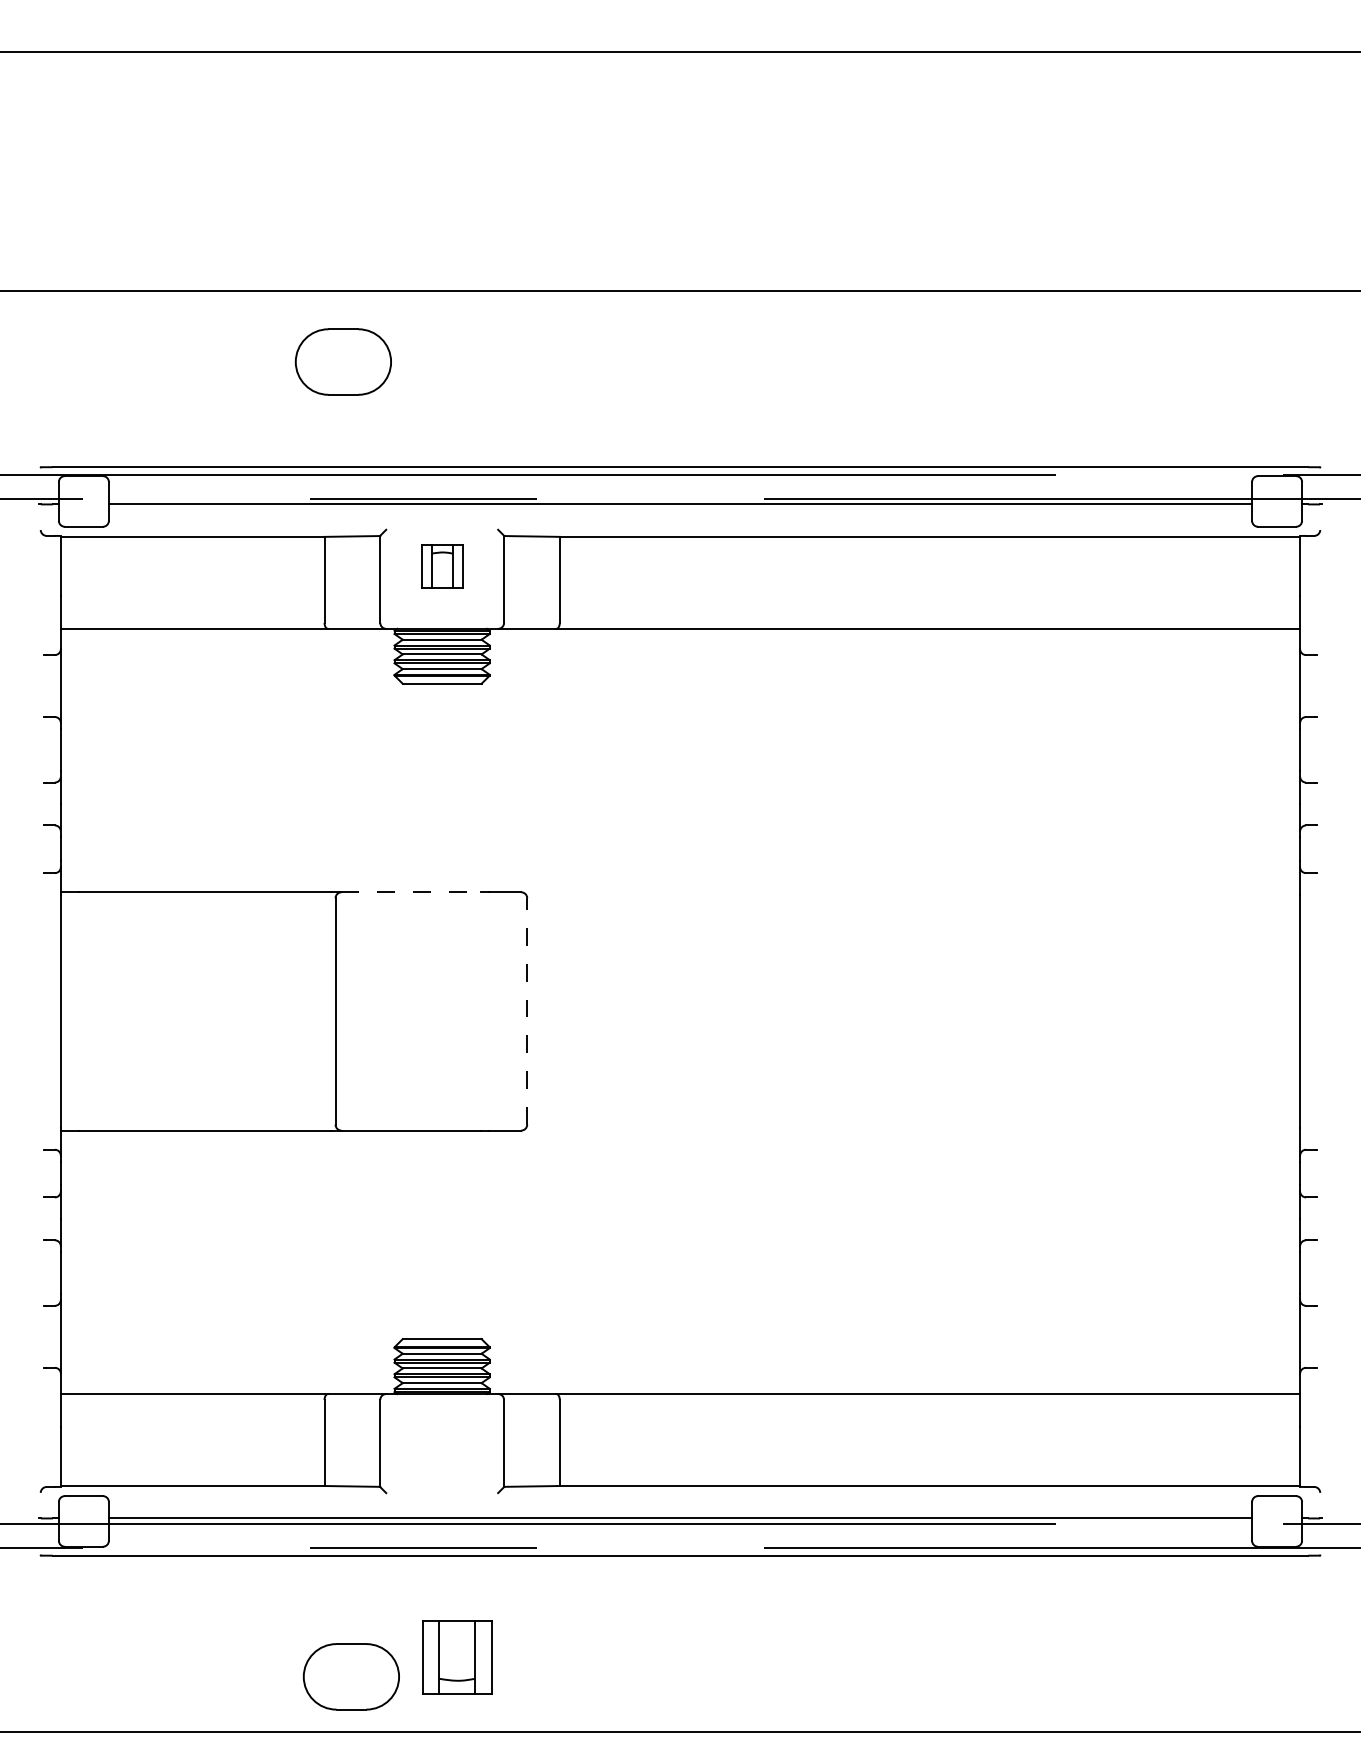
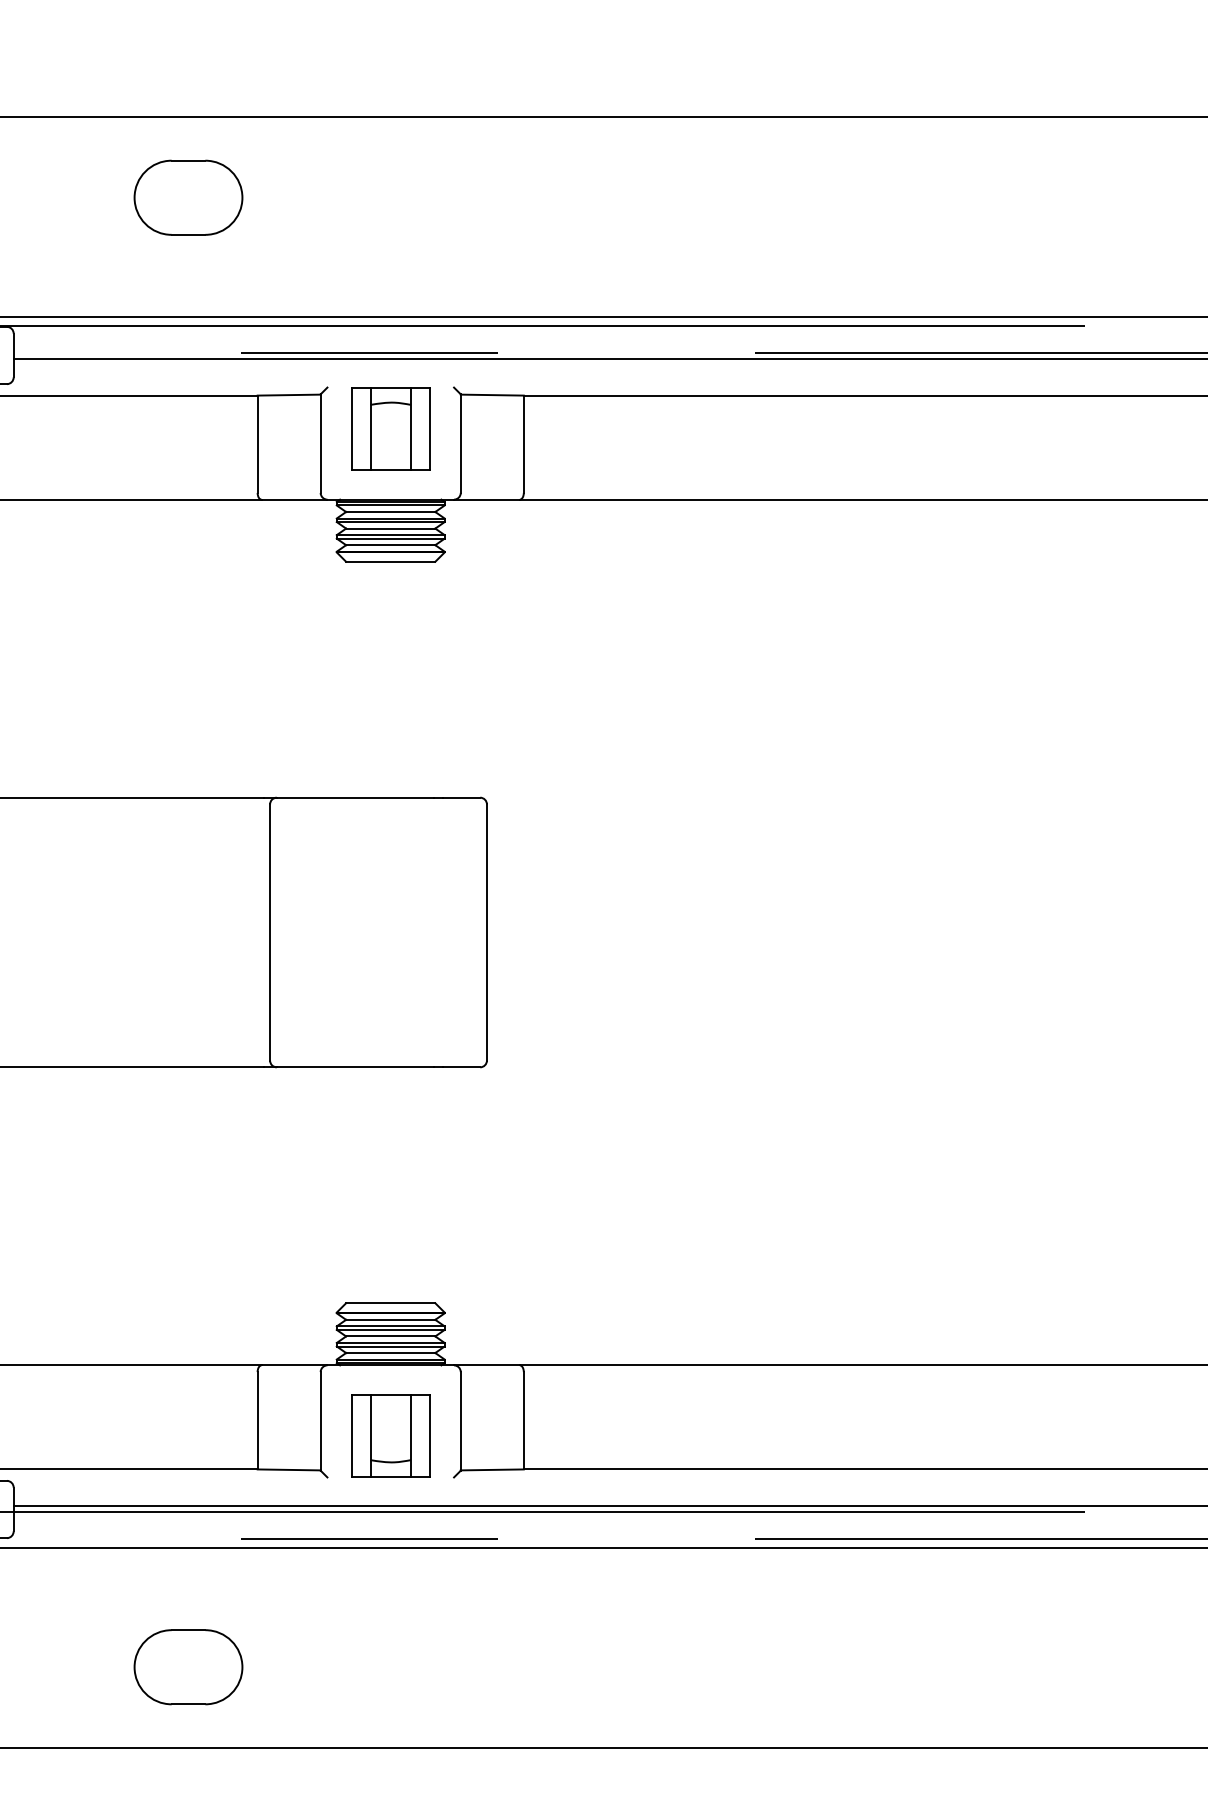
part: (342, 361) -> (187, 197), moved
part: (442, 566) -> (391, 429), size x1.67
line: (411, 892) -> (356, 797), dashed -> solid
line: (527, 1010) -> (487, 931), dashed -> solid
part: (457, 1657) -> (391, 1436), moved
part: (350, 1676) -> (187, 1666), moved

